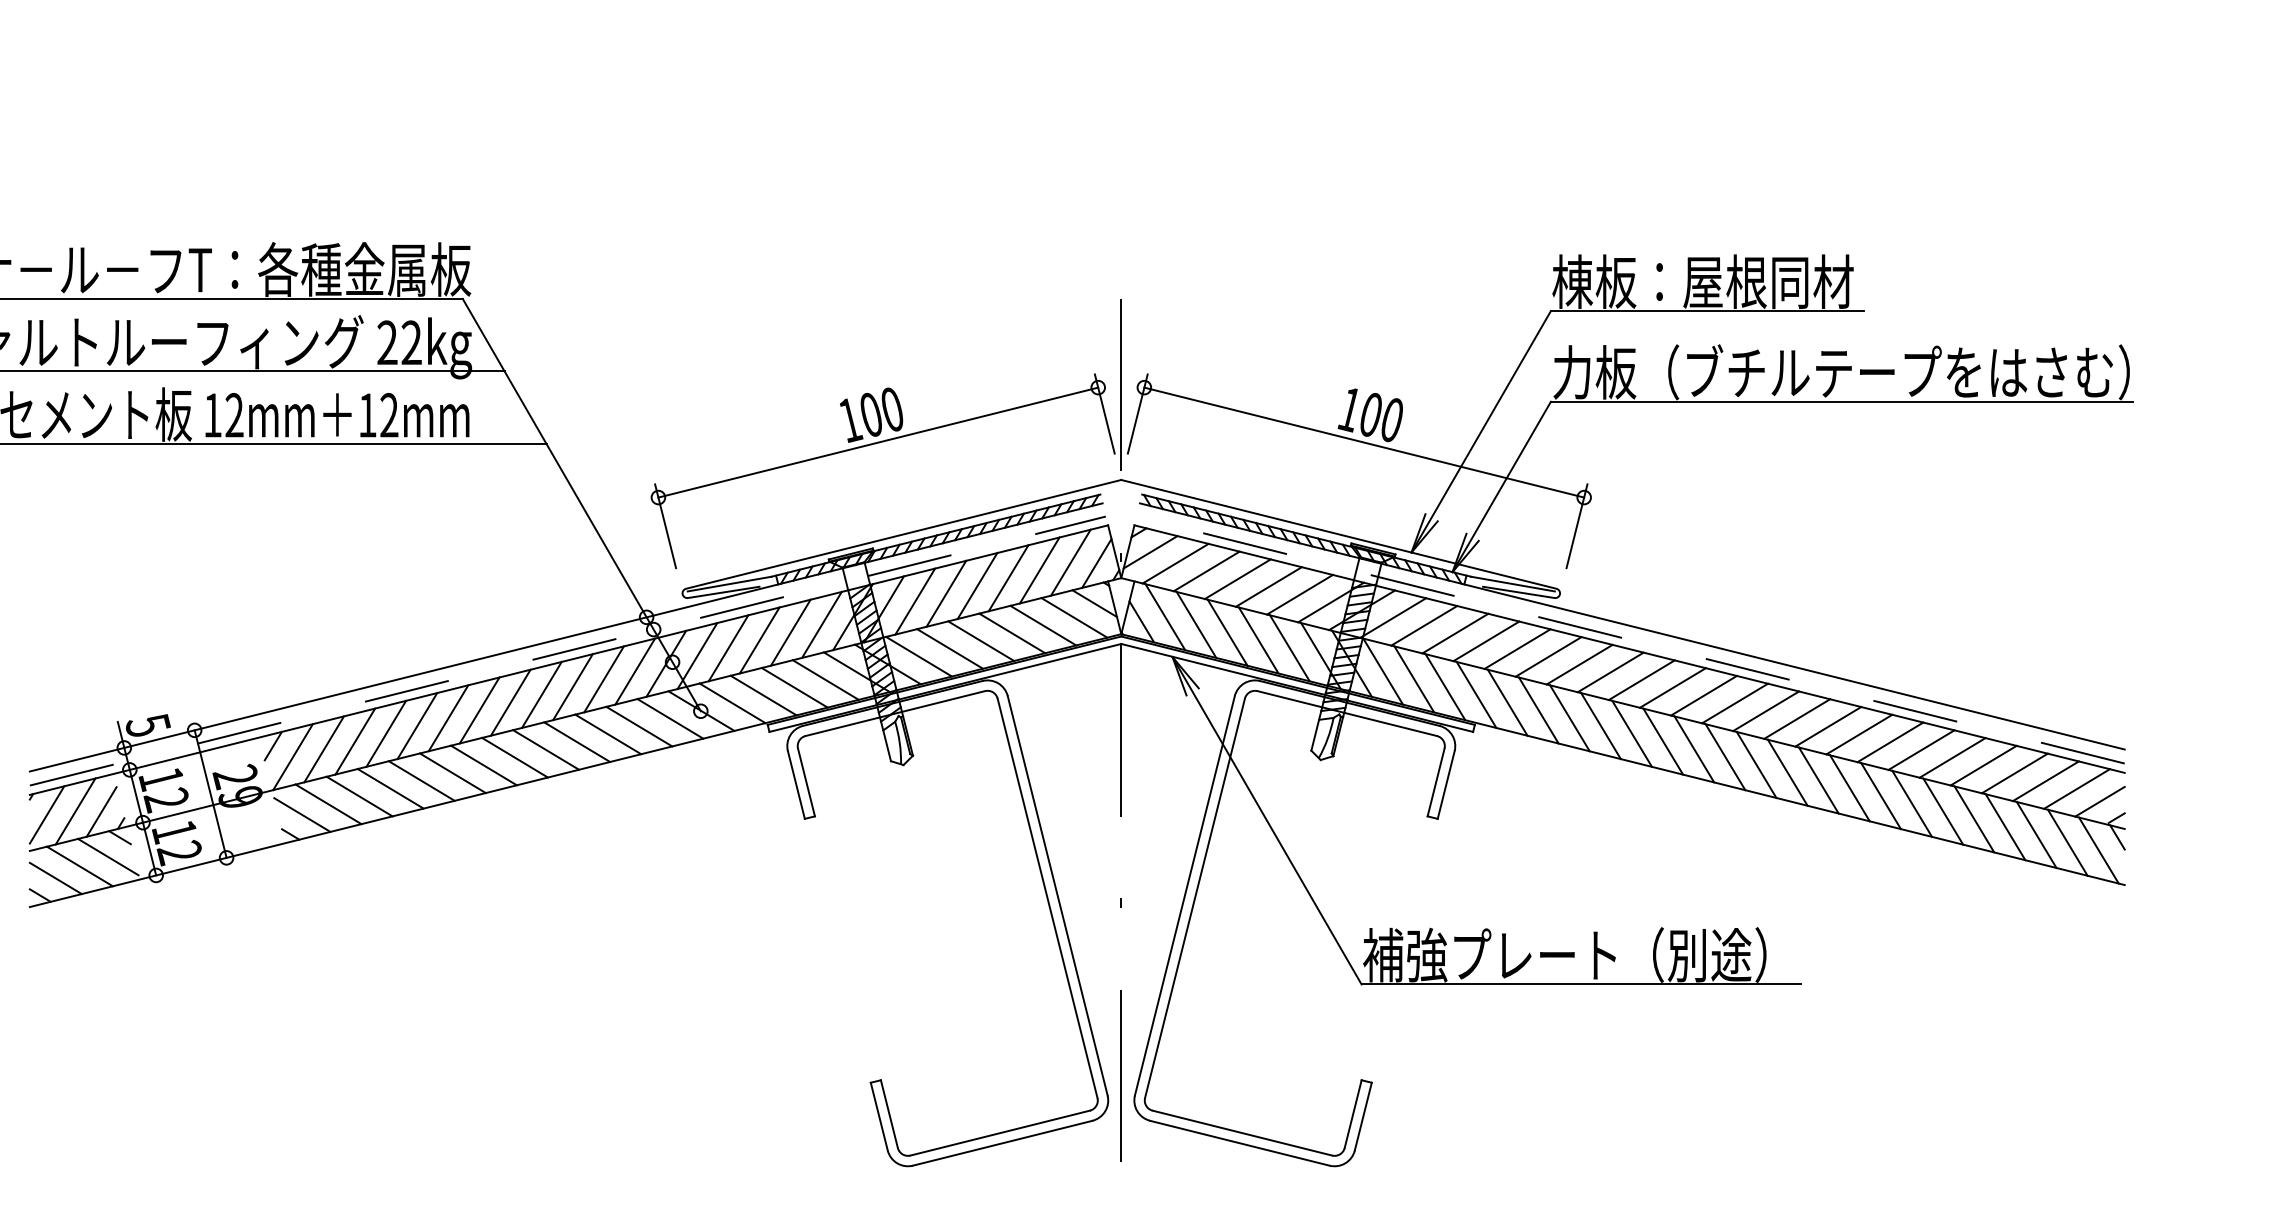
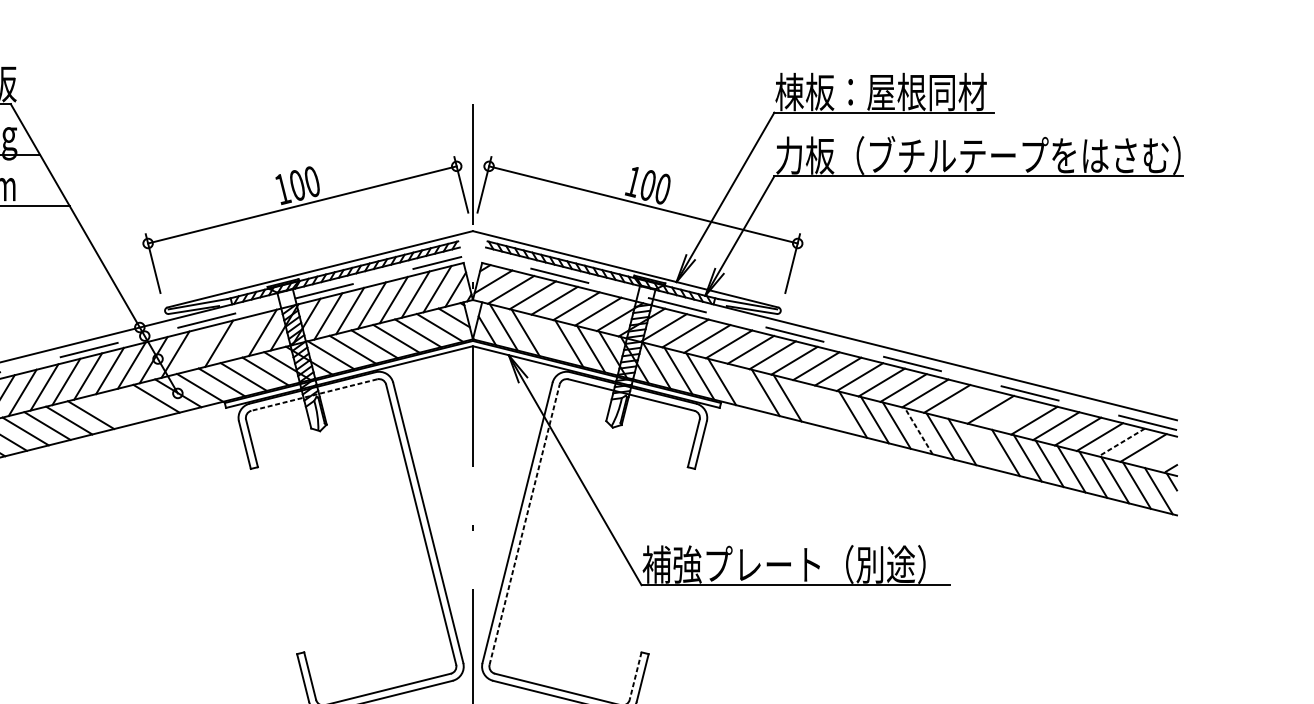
line: (790, 632) -> (240, 338), removed
line: (1227, 632) -> (547, 338), removed
line: (728, 648) -> (197, 349), removed
line: (1507, 702) -> (743, 387), removed
line: (894, 713) -> (313, 395), solid -> dashed
line: (639, 726) -> (134, 404), removed
line: (1600, 726) -> (809, 404), removed
line: (1828, 726) -> (969, 404), removed
line: (1631, 733) -> (830, 409), removed
line: (608, 734) -> (113, 409), removed
line: (1890, 742) -> (1012, 415), removed
line: (1756, 764) -> (918, 430), solid -> dashed
line: (2045, 781) -> (1121, 442), solid -> dashed
line: (1849, 788) -> (983, 447), removed
line: (2099, 801) -> (1159, 456), removed
line: (1194, 898) -> (524, 524), solid -> dashed
line: (1353, 1114) -> (635, 676), solid -> dashed

